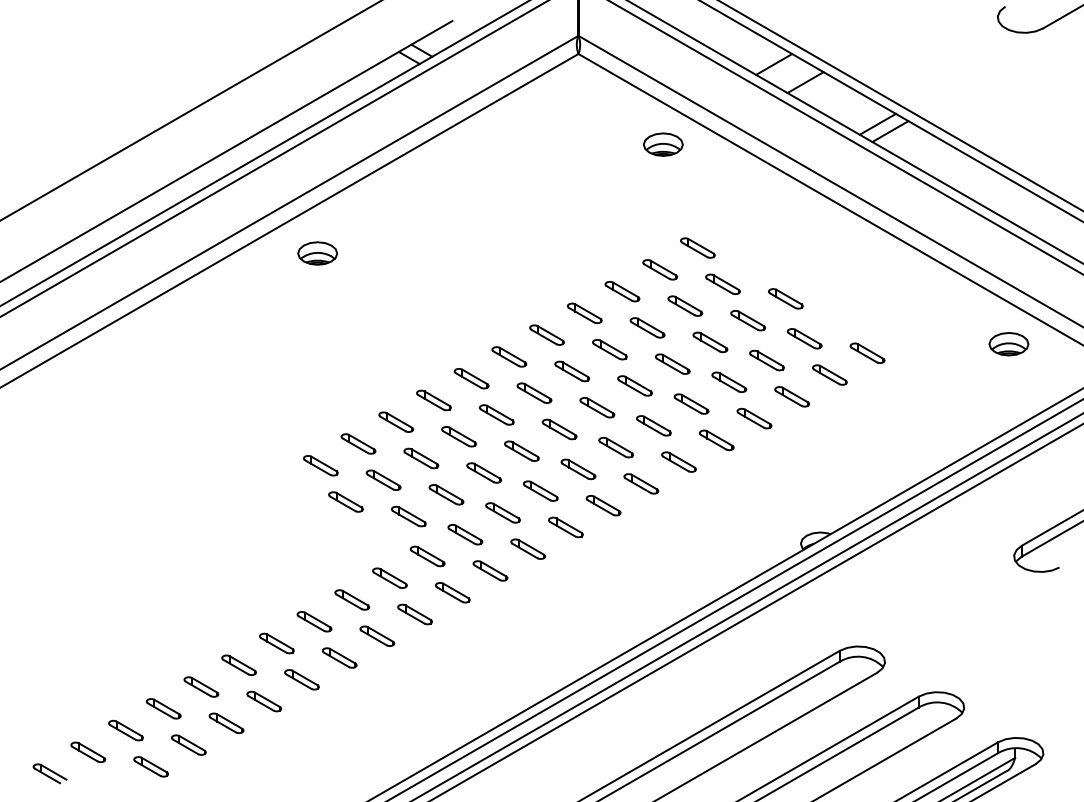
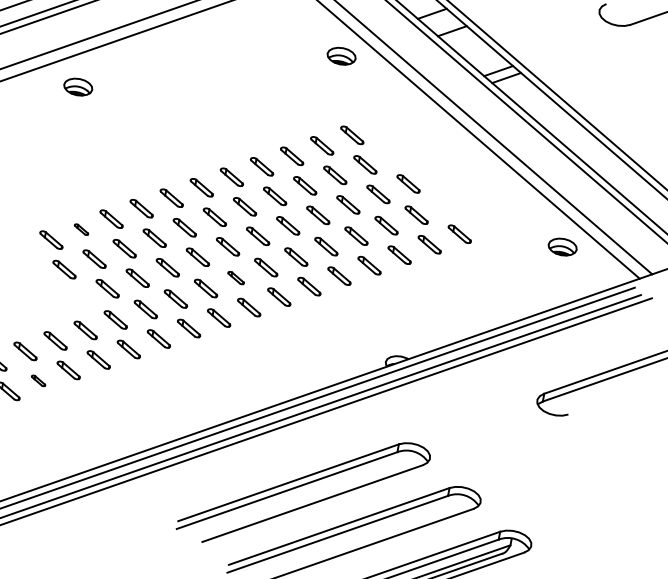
part: (358, 443) -> (81, 229), size x0.6
part: (578, 469) -> (236, 278), size x0.7
part: (339, 657) -> (38, 380), size x0.6

